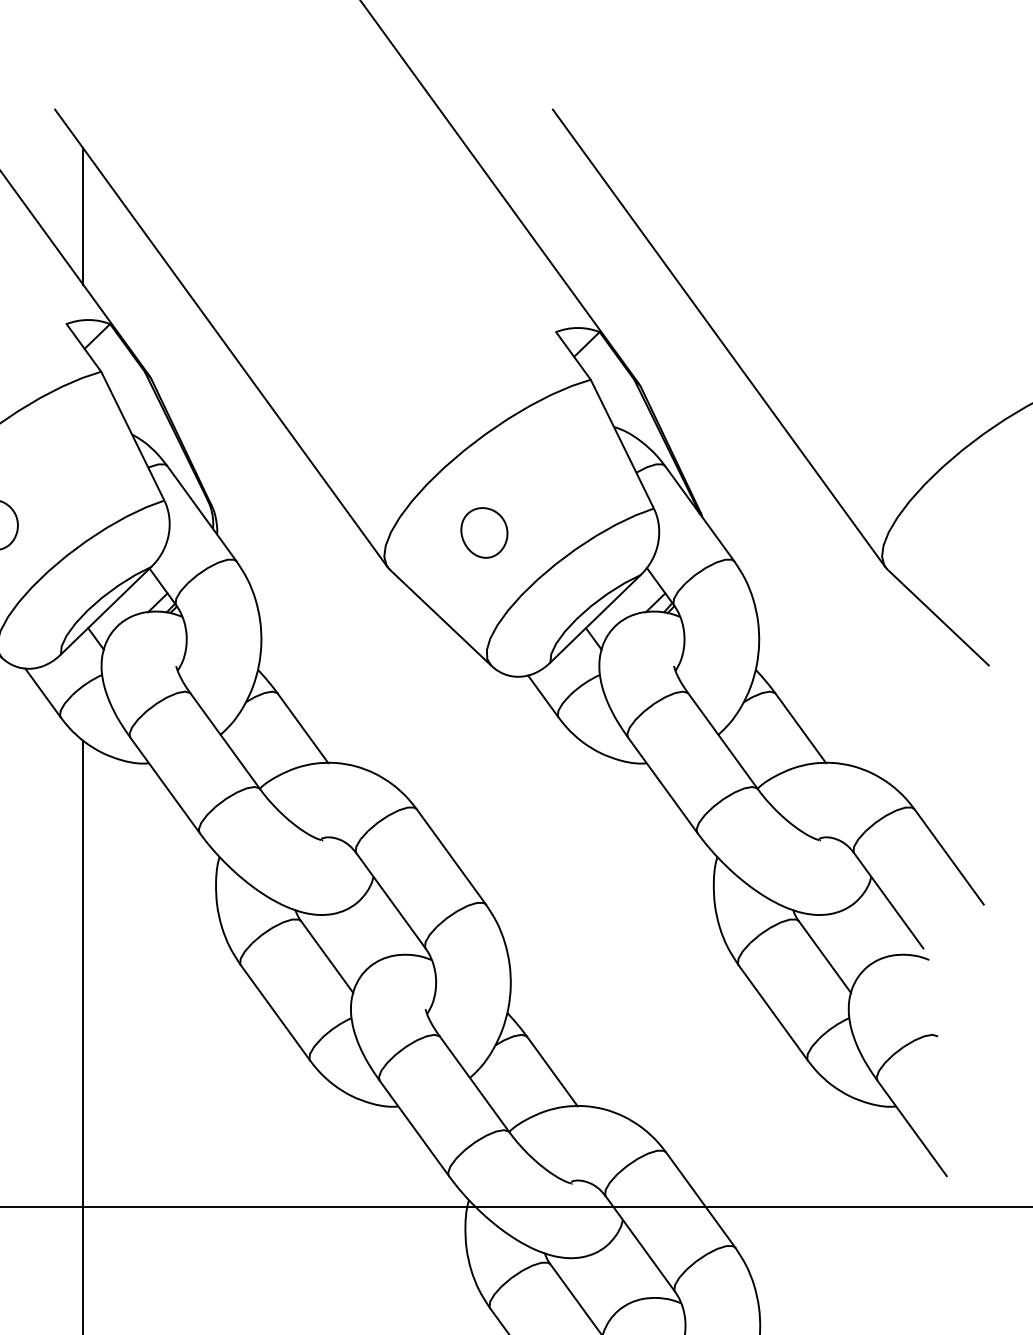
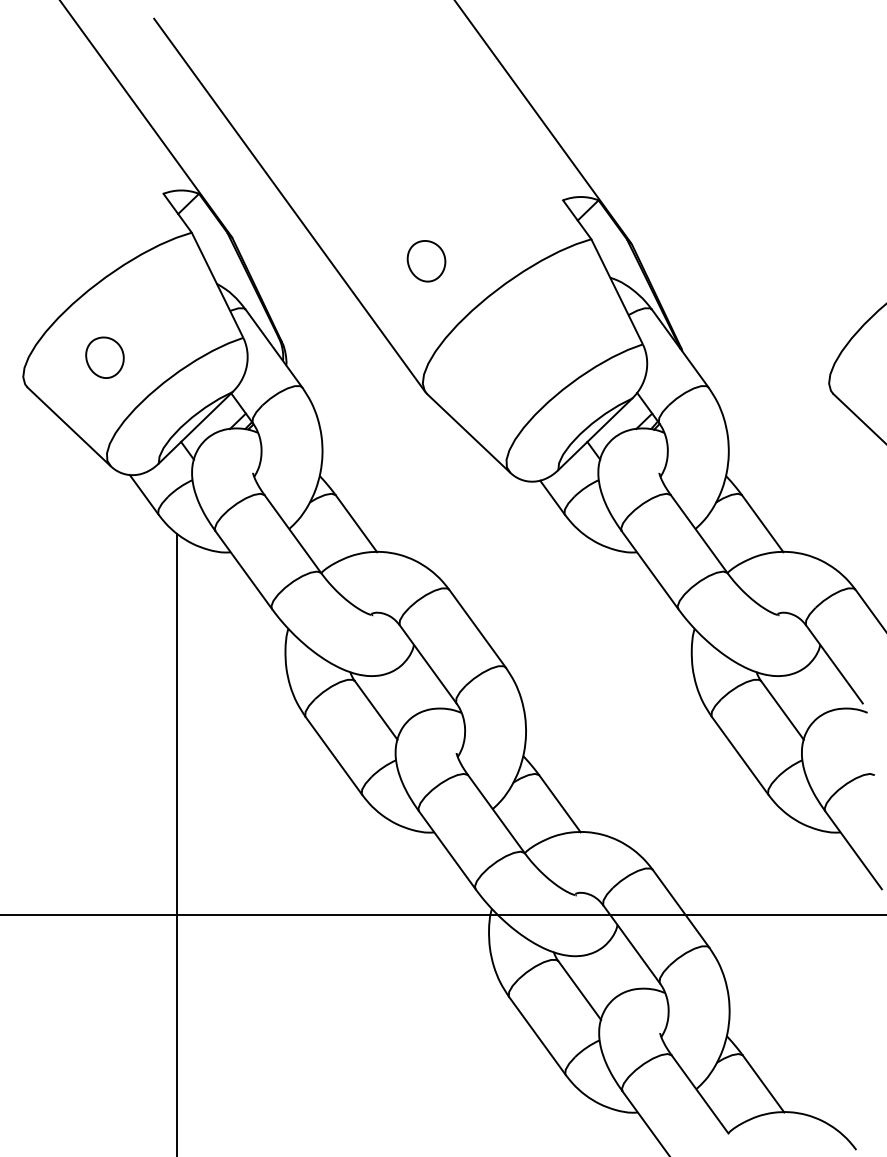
line: (83, 215) -> (177, 105), removed
line: (718, 338) -> (695, 205), removed
part: (484, 533) -> (426, 261), moved

